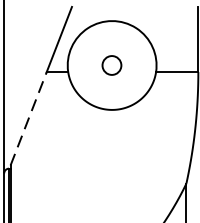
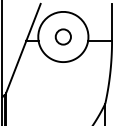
circle: (110, 64) -> (62, 36), size x1.43
line: (29, 117) -> (16, 66), dashed -> solid

